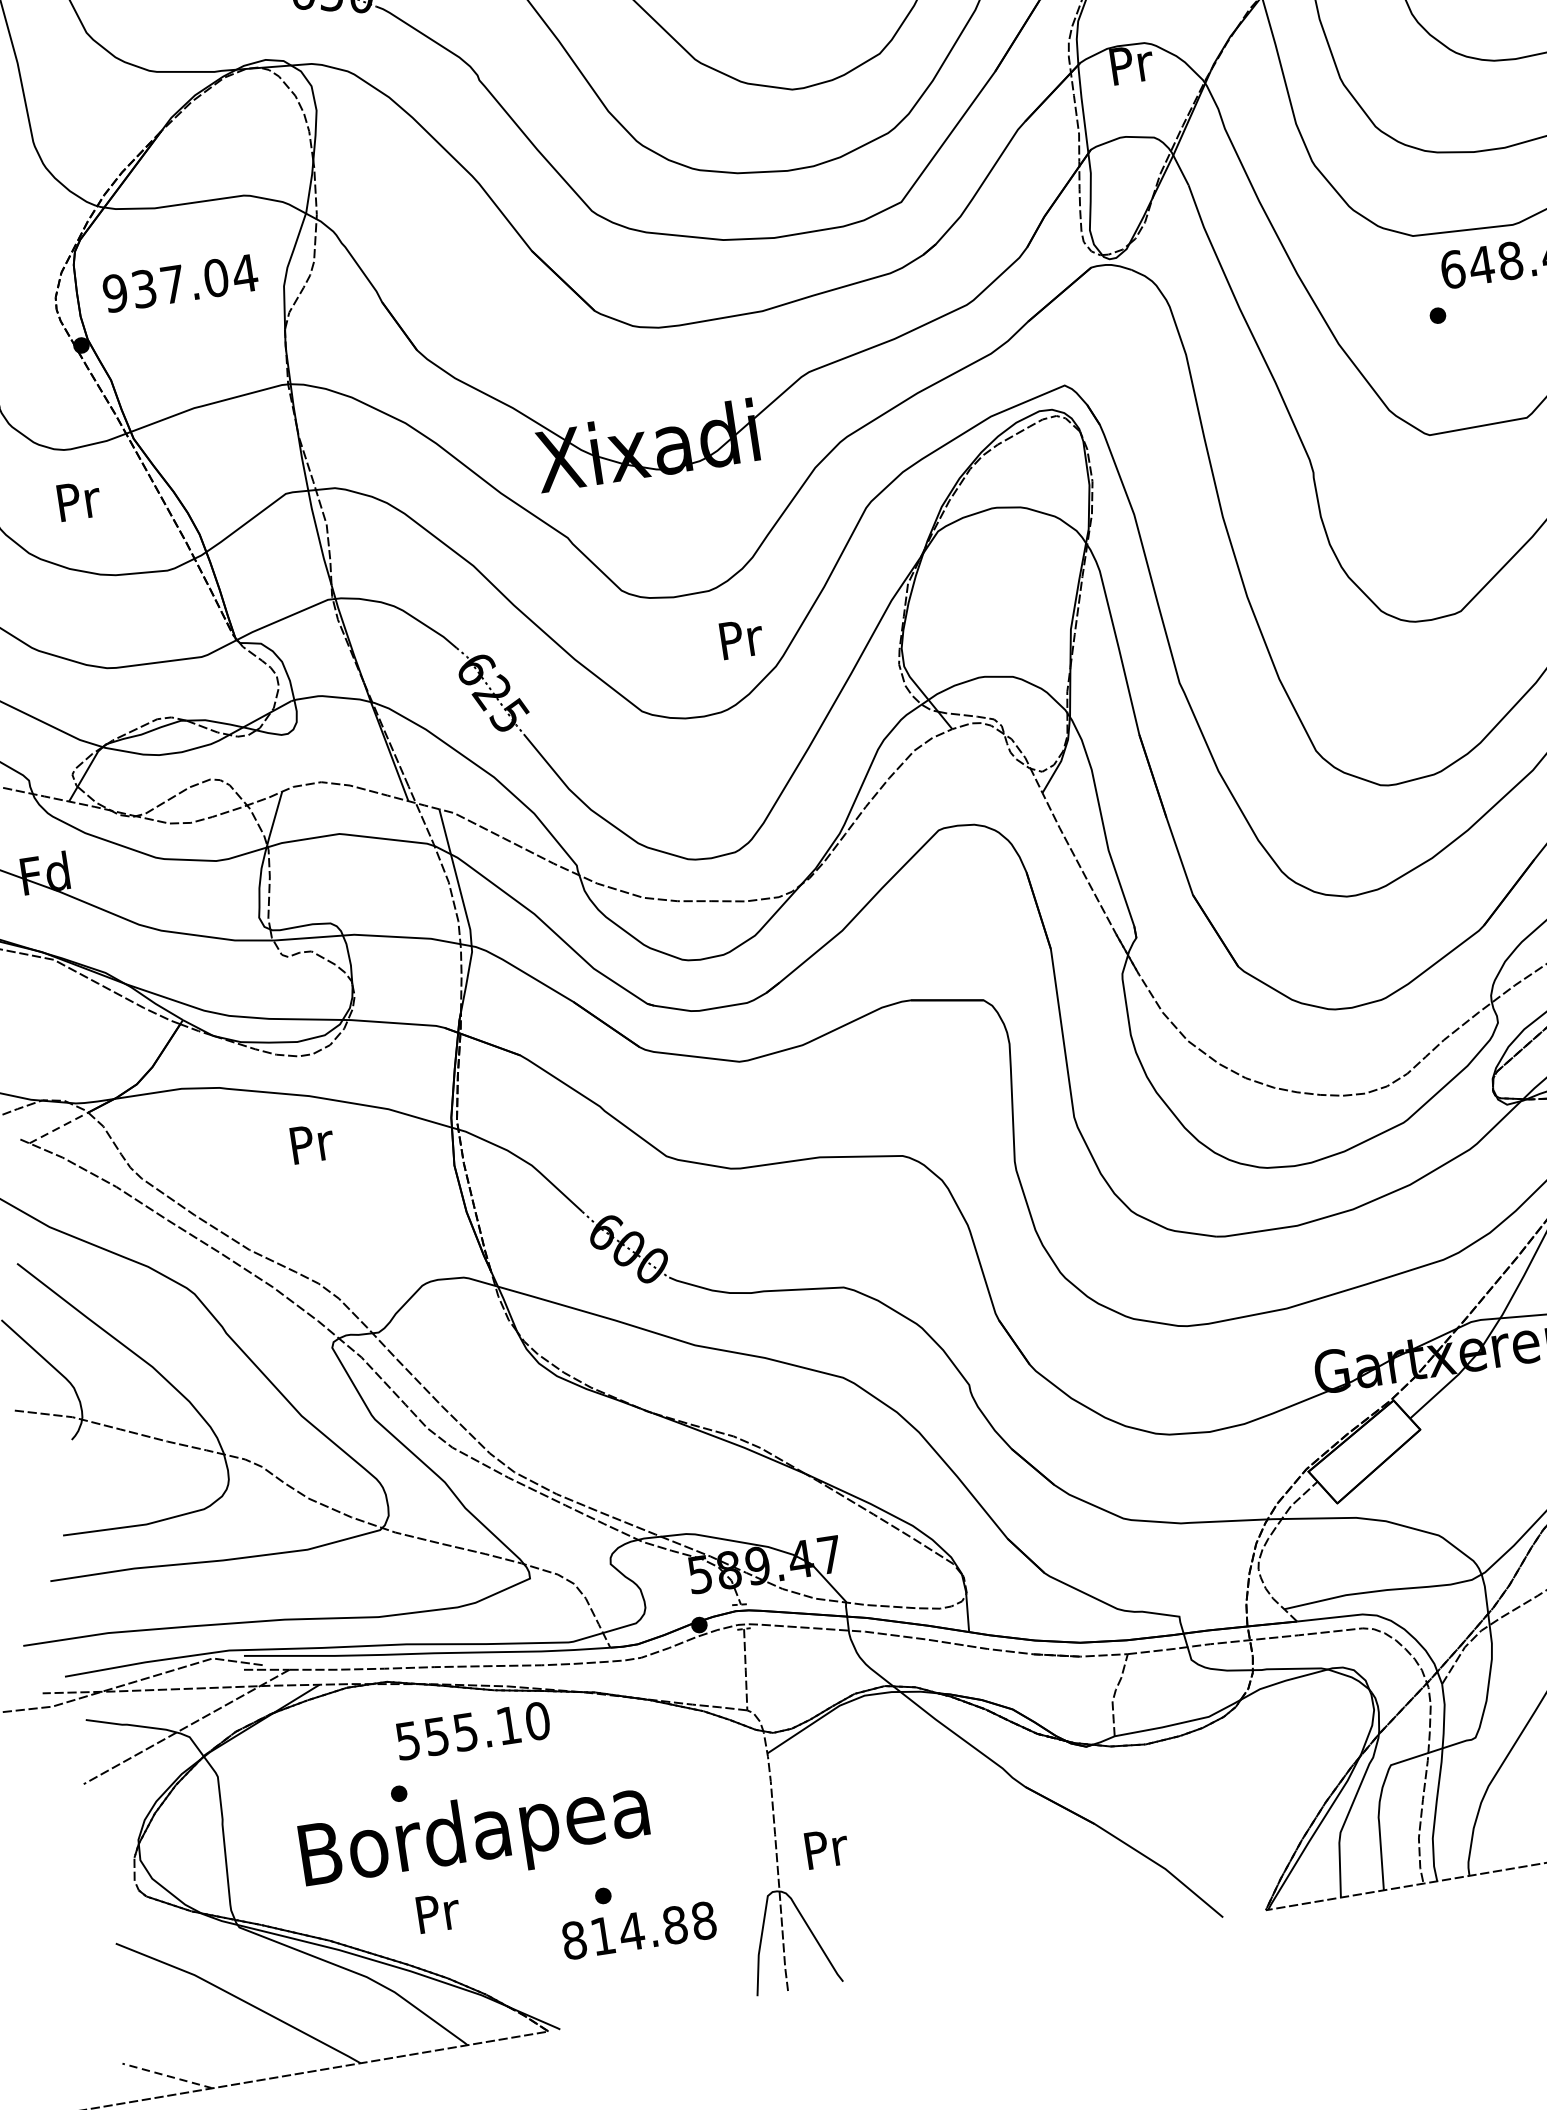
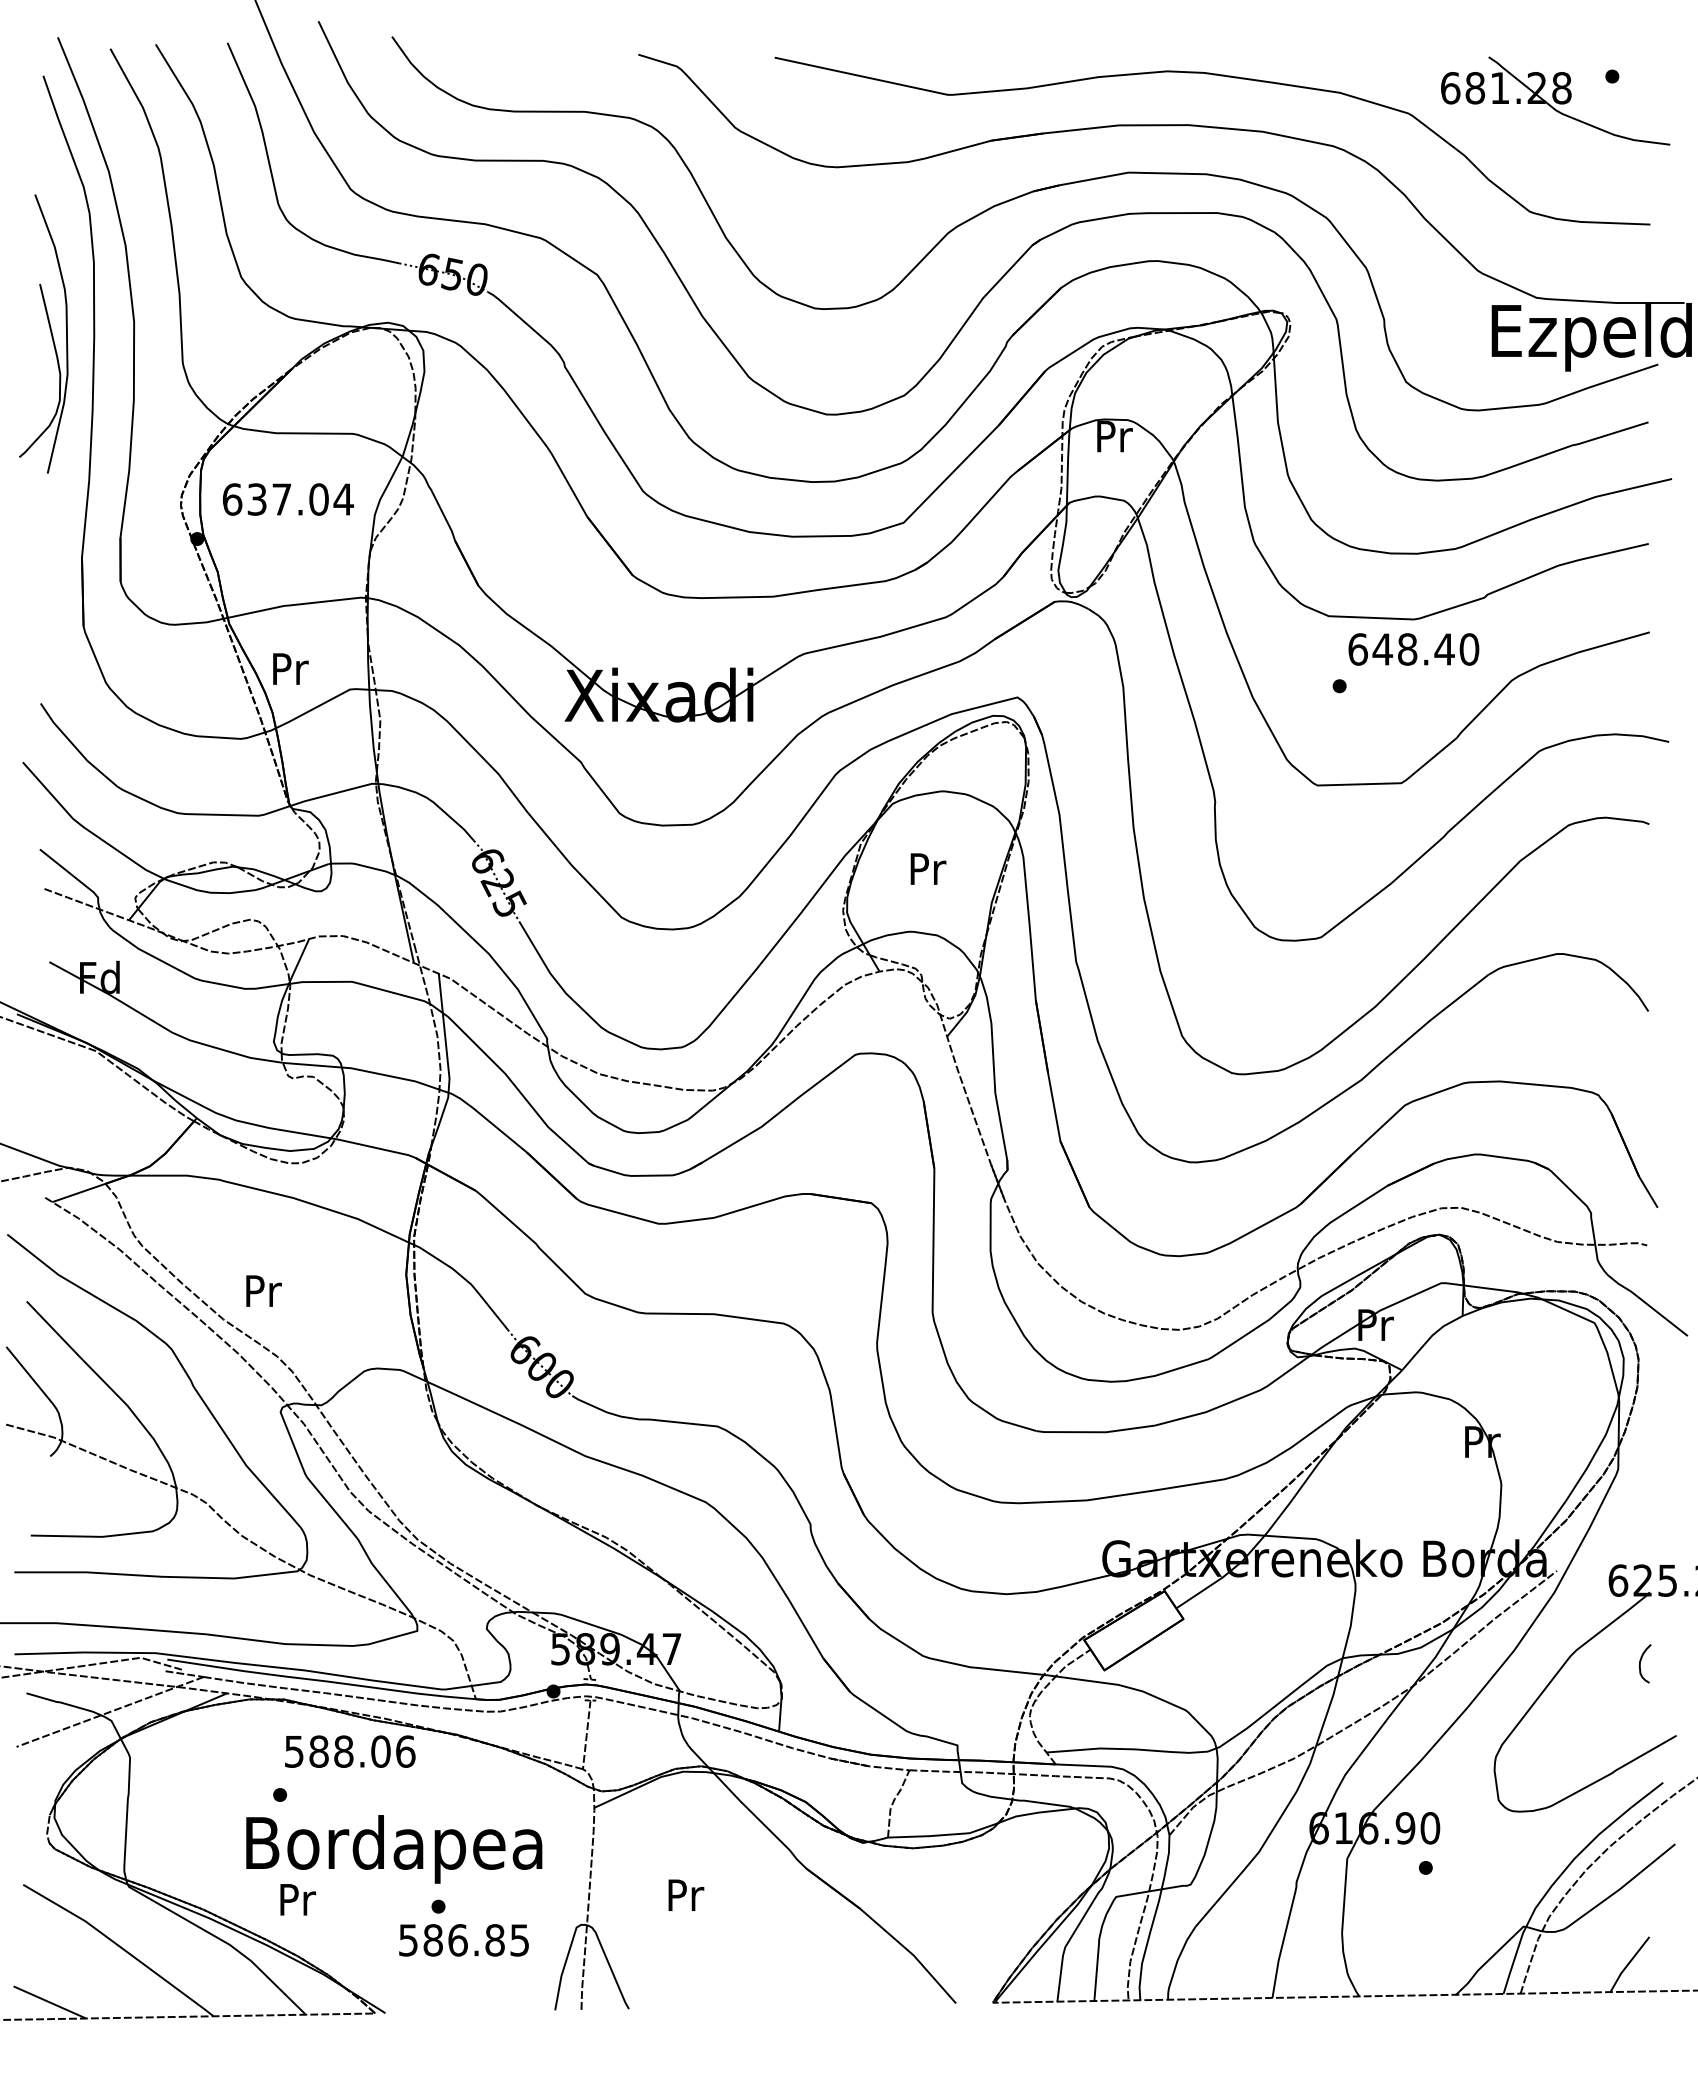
text: (115, 293) -> (232, 499), 937.04 -> 637.04
text: (78, 500) -> (290, 668), moved
text: (741, 638) -> (928, 868), moved
line: (59, 1127) -> (79, 1192), dashed -> solid
text: (311, 1142) -> (263, 1290), moved
text: (487, 1728) -> (362, 1751), 555.10 -> 588.06
text: (475, 1837) -> (394, 1849), moved
text: (827, 1847) -> (686, 1894), moved
text: (638, 1930) -> (463, 1940), 814.88 -> 586.85
line: (167, 2076) -> (49, 2002), dashed -> solid

